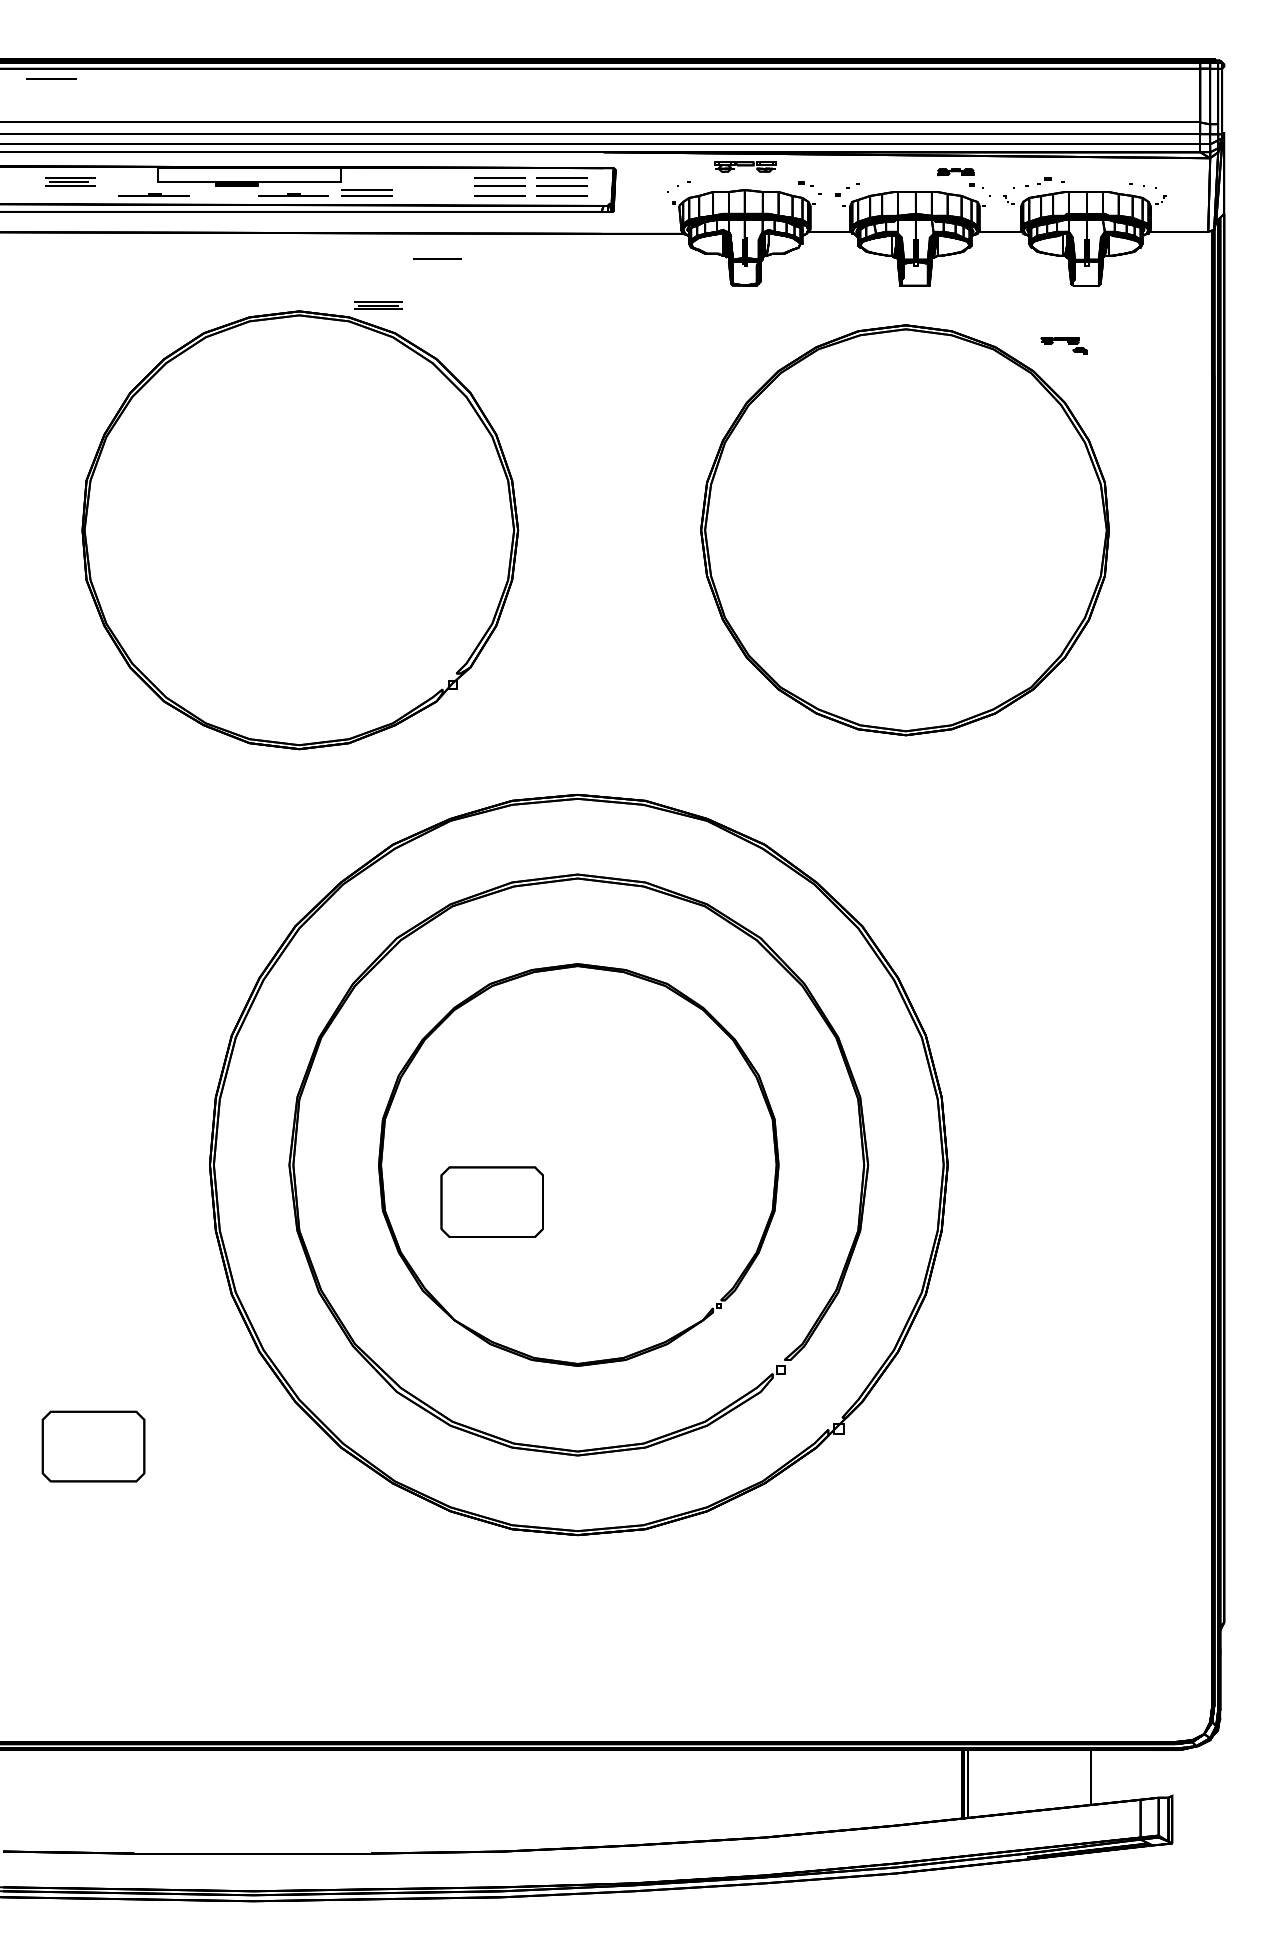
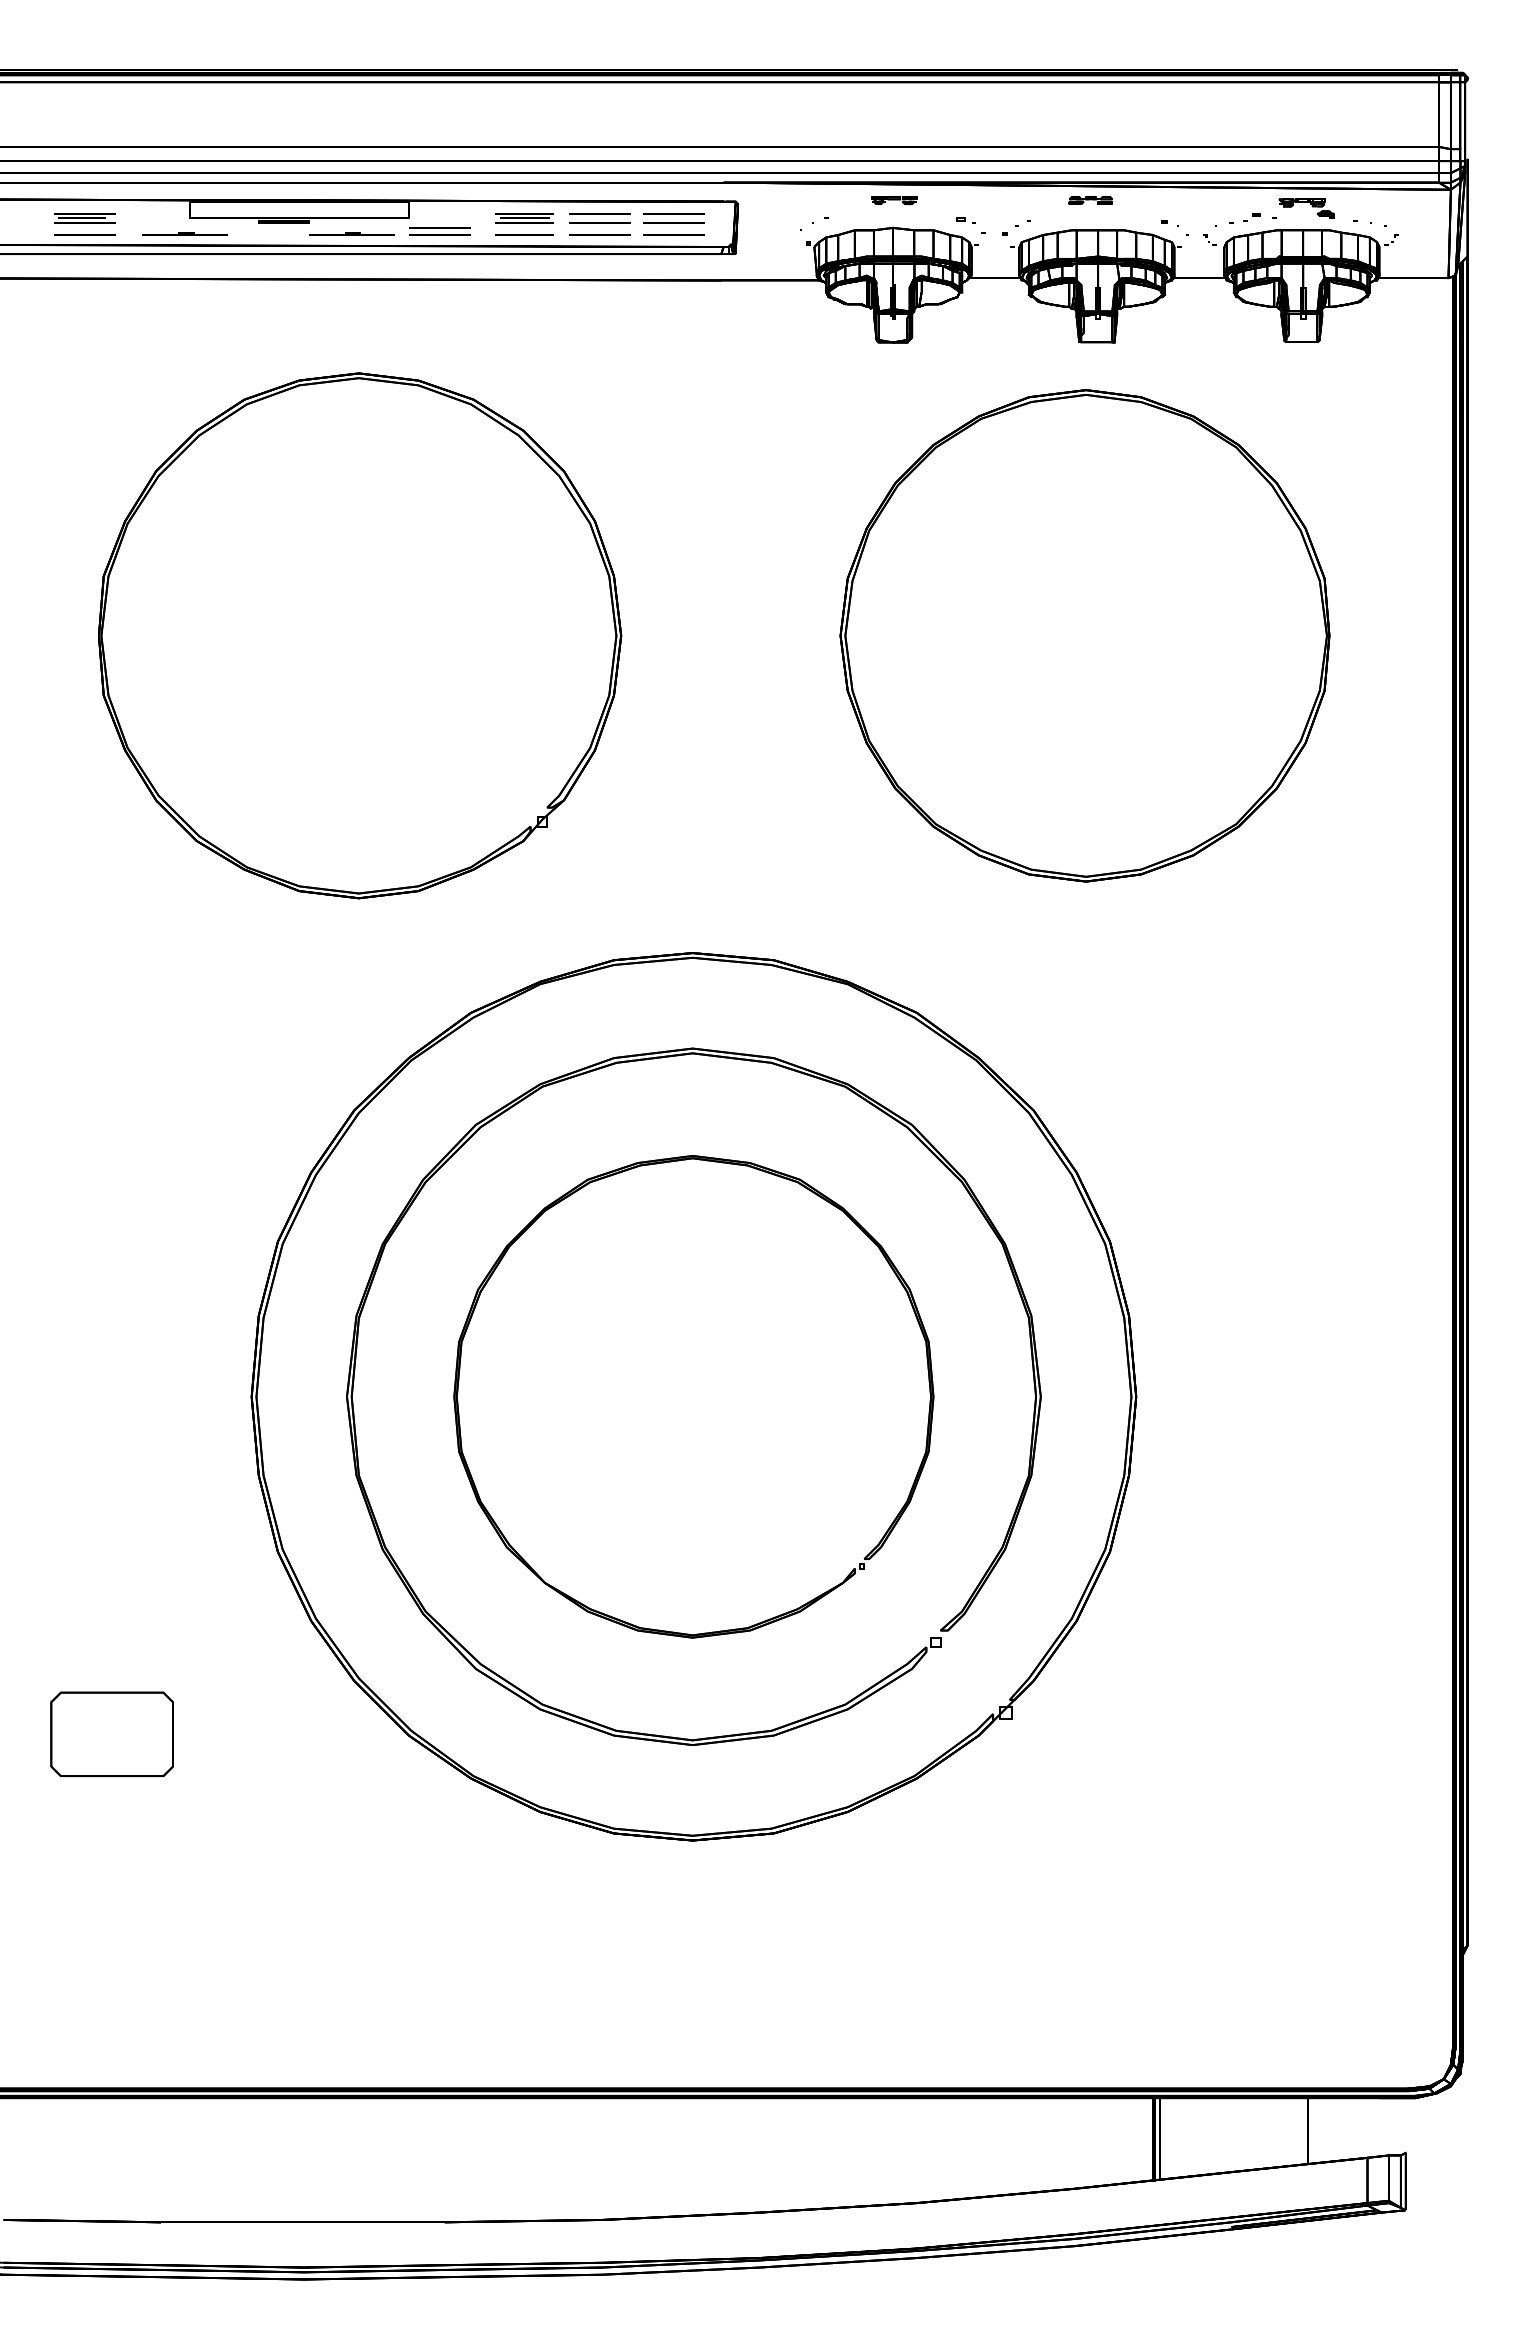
line: (51, 78) -> (84, 234), moved
part: (746, 167) -> (894, 200), size x0.62
part: (955, 172) -> (1090, 200), moved
line: (437, 258) -> (524, 234), moved
part: (378, 305) -> (524, 218), moved
part: (1063, 345) -> (1306, 208), moved
part: (491, 1201) -> (589, 1440), removed

